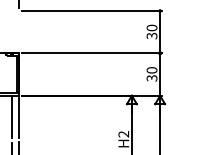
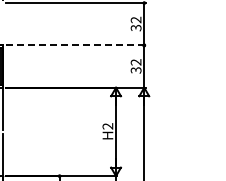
text: (151, 27) -> (135, 19), 30 -> 32
line: (91, 53) -> (75, 45), solid -> dashed
text: (151, 70) -> (135, 62), 30 -> 32

